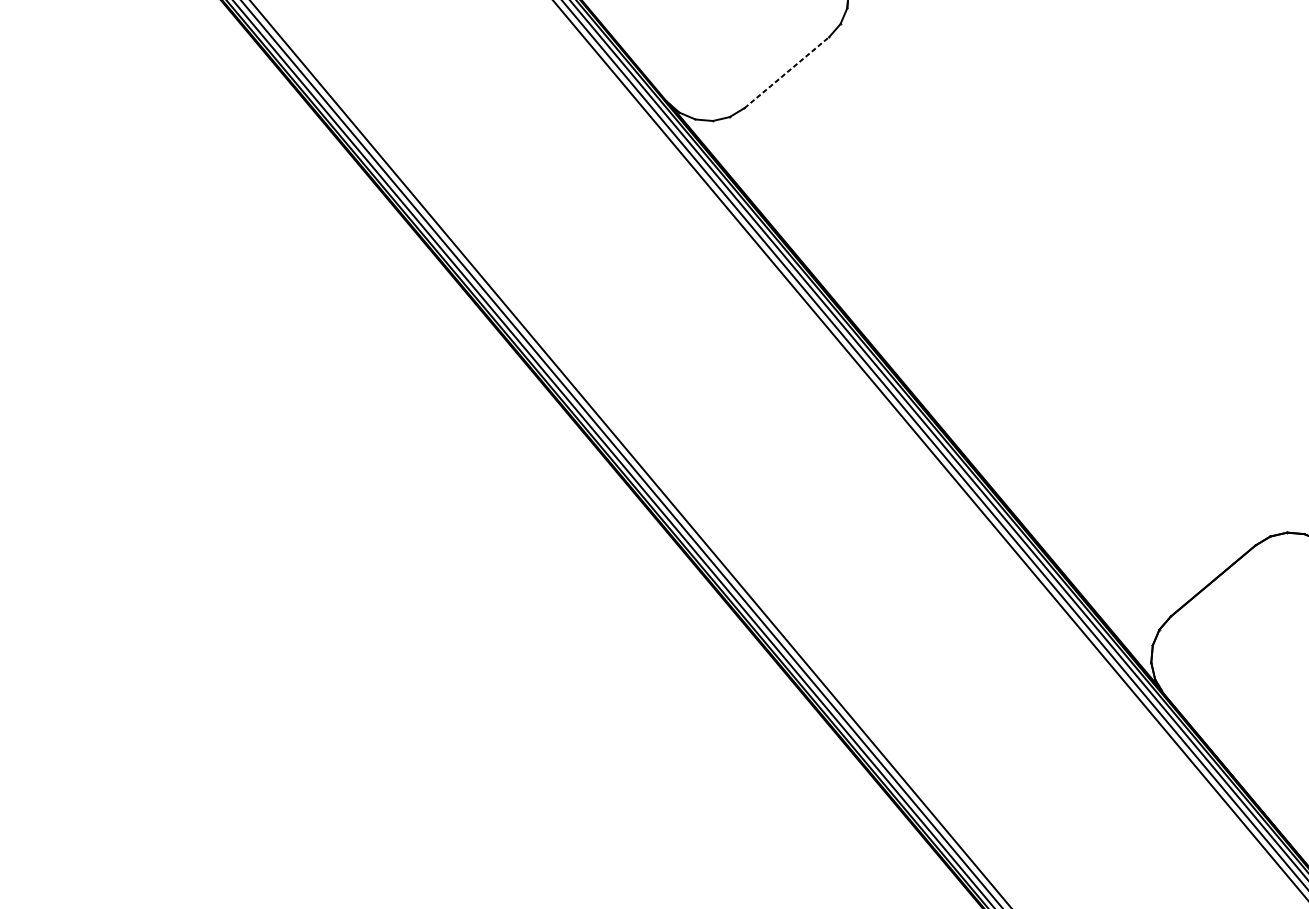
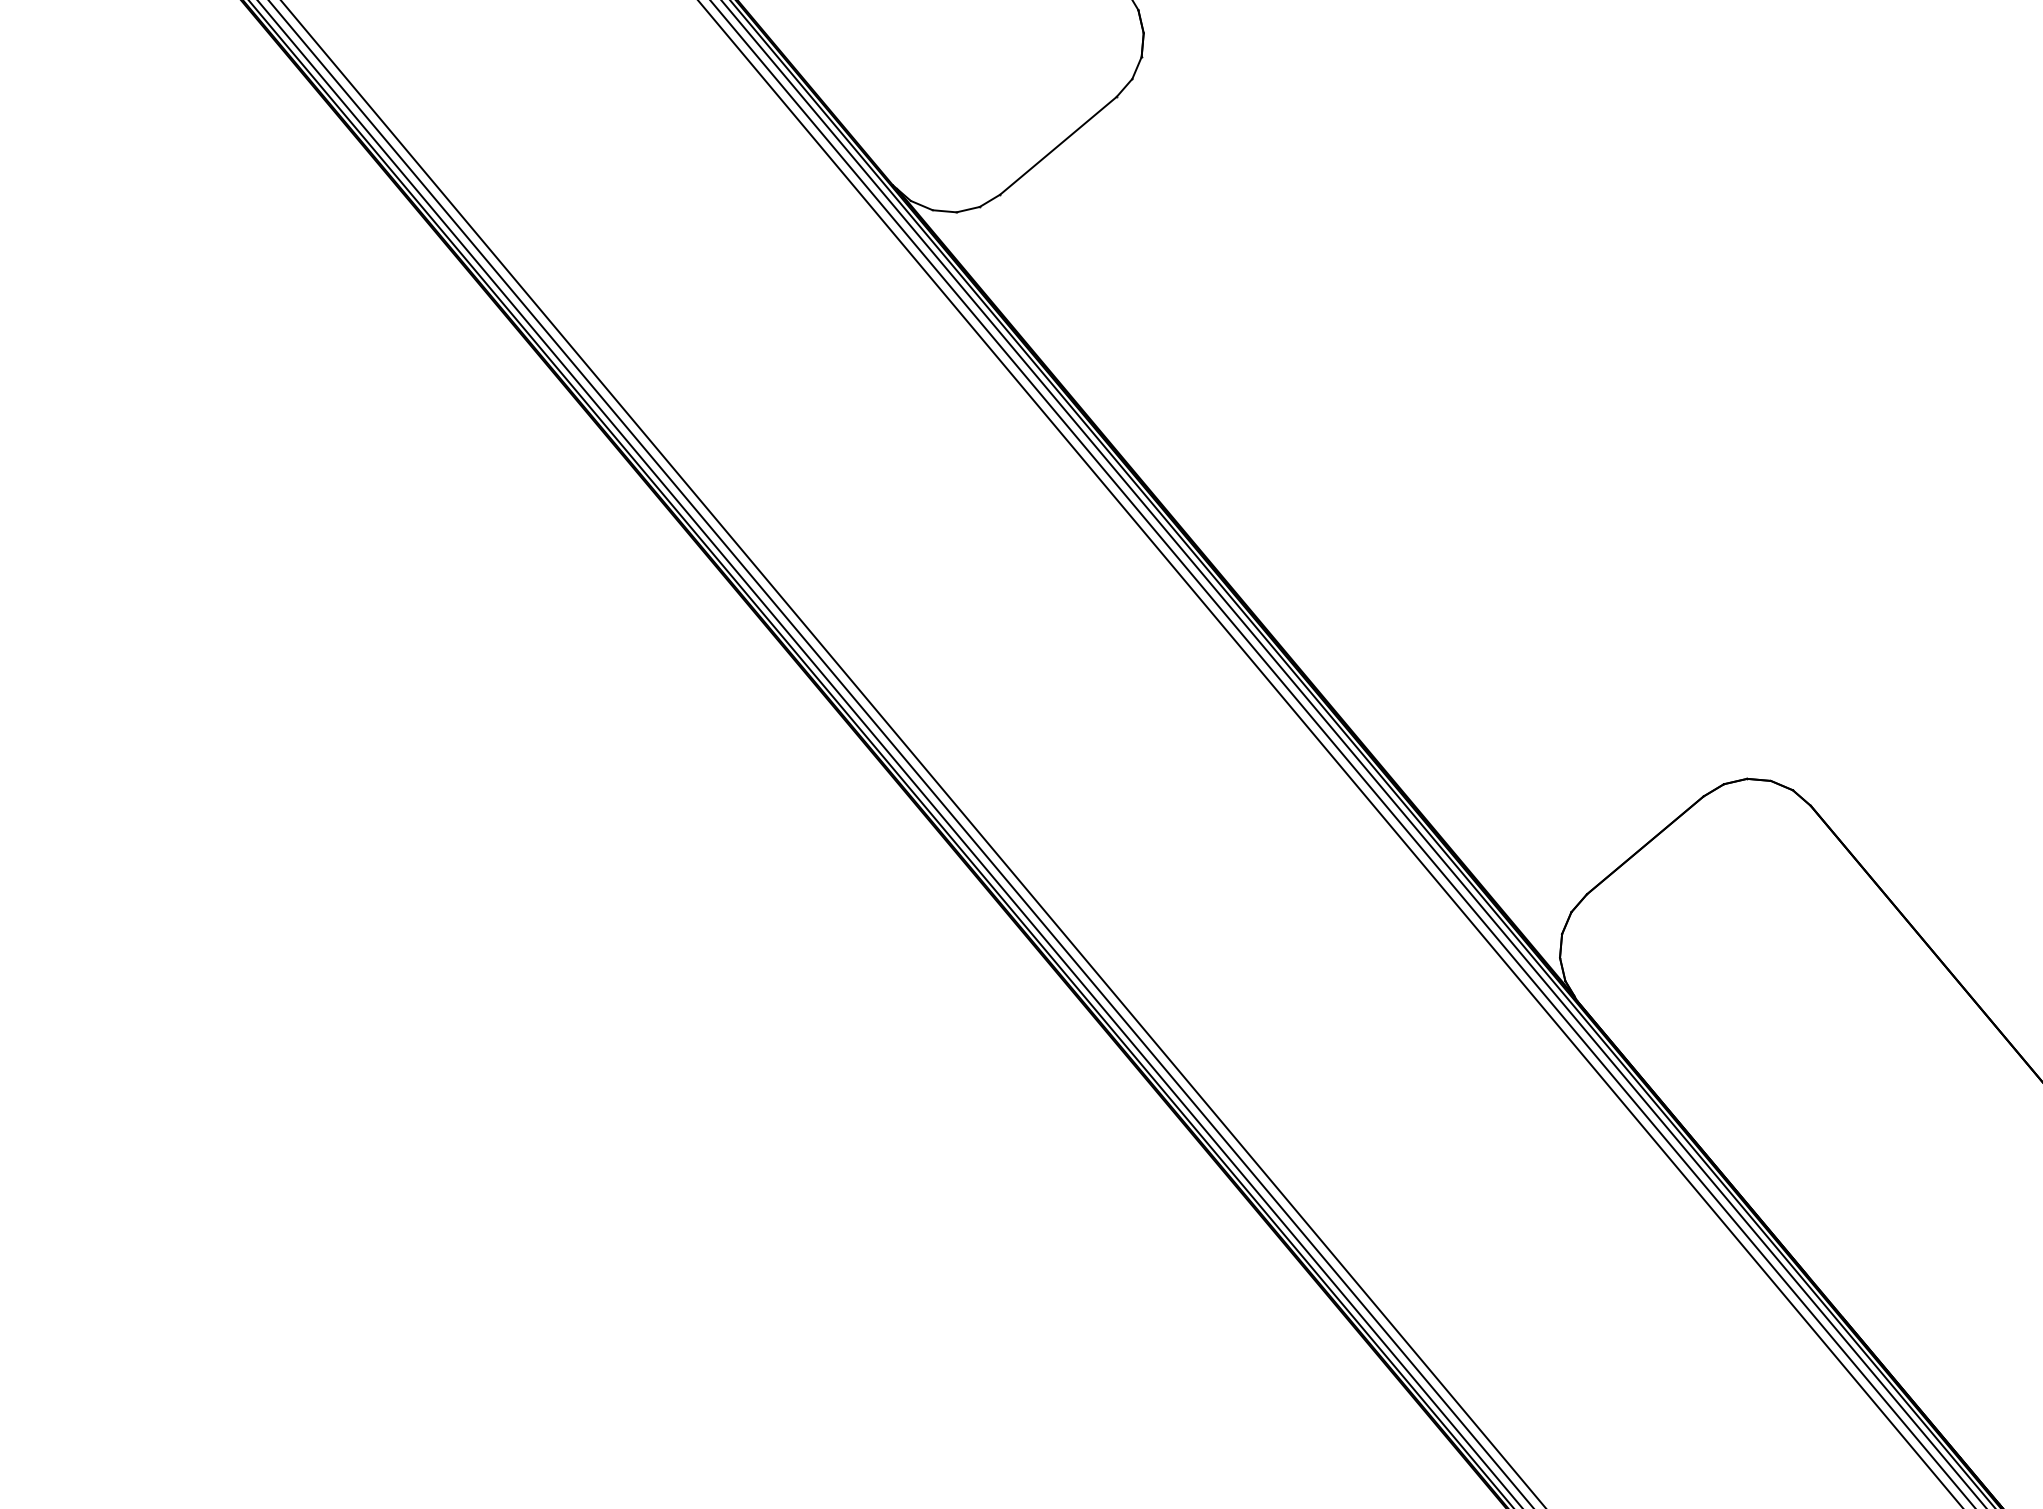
line: (786, 72) -> (1058, 145), dashed -> solid

